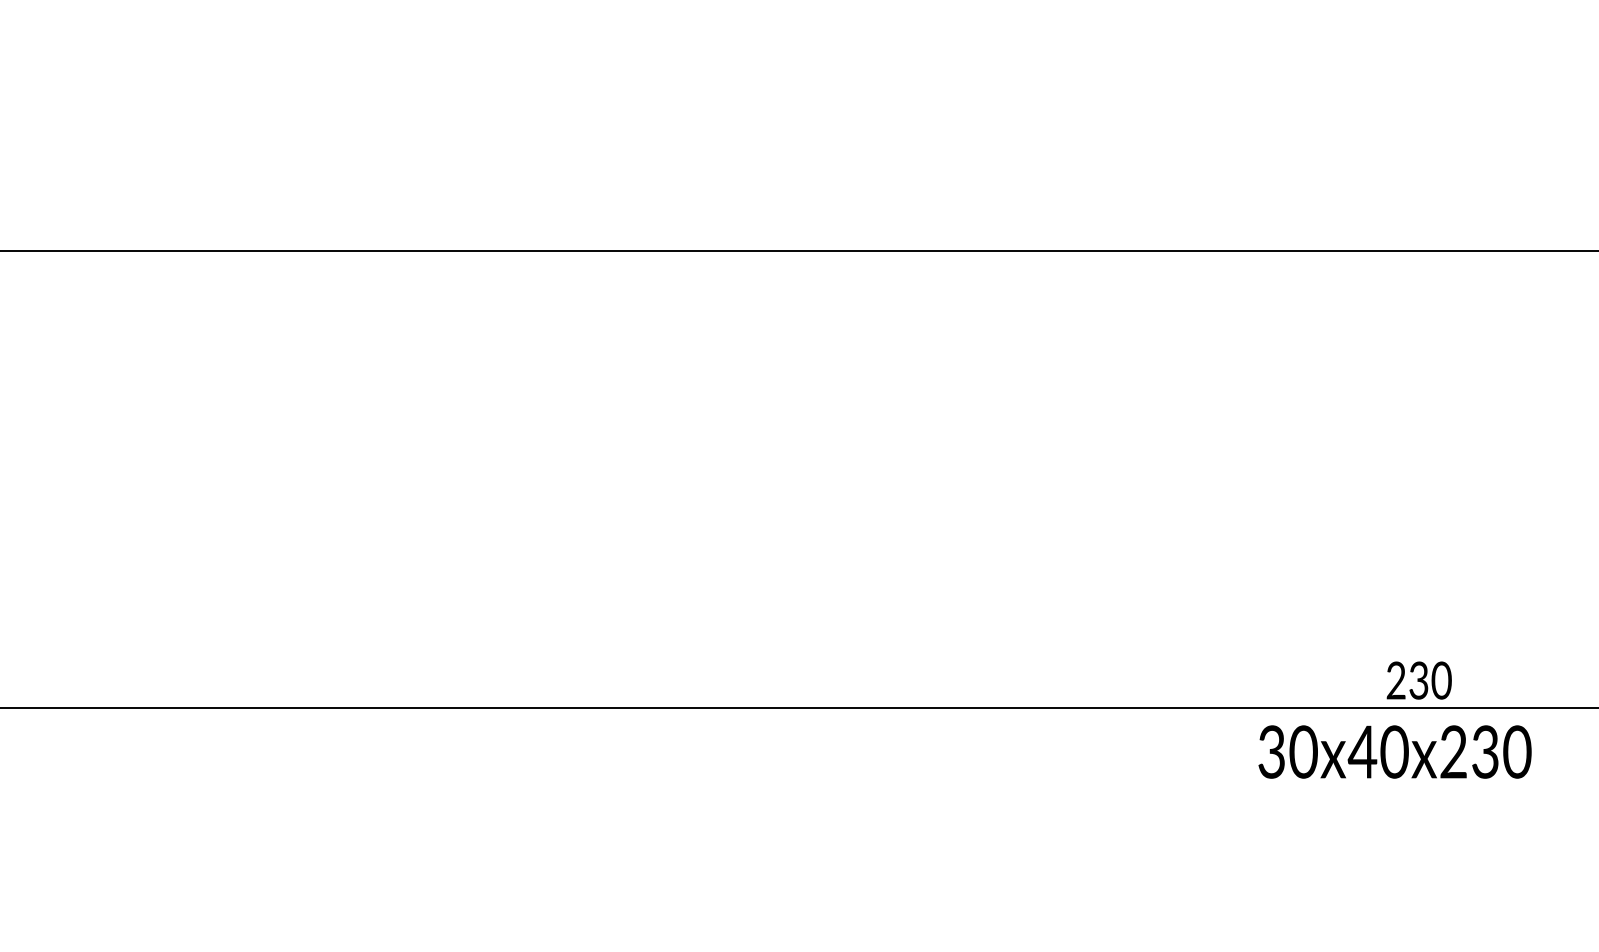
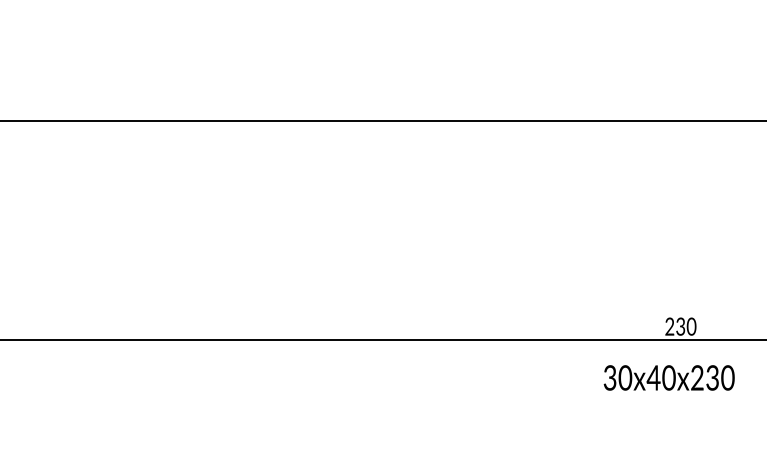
text: (1393, 751) -> (668, 377), moved

